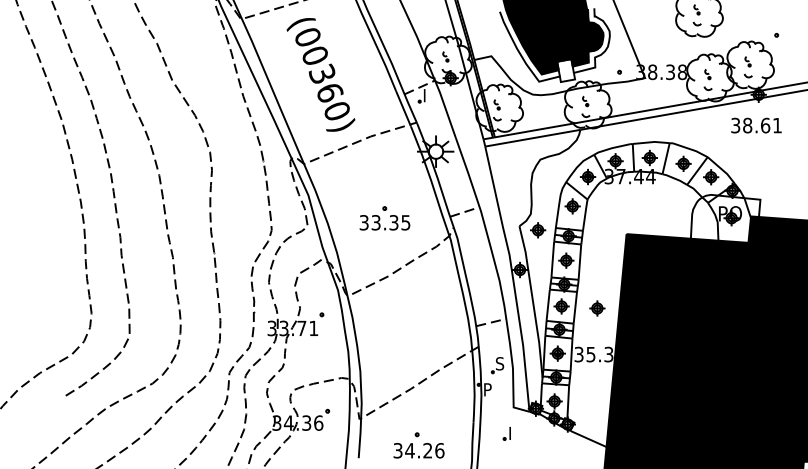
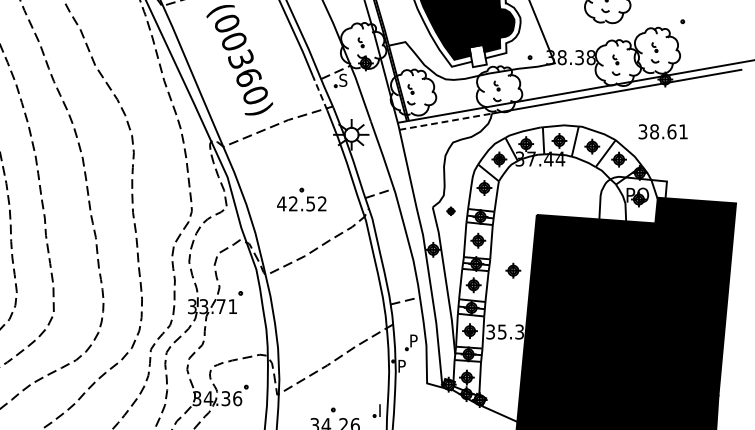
text: (427, 95) -> (343, 80), I -> S
line: (403, 108) -> (320, 92), solid -> dashed
text: (756, 125) -> (663, 131), moved
line: (533, 138) -> (446, 122), solid -> dashed
text: (384, 222) -> (301, 203), 33.35 -> 42.52
part: (538, 230) -> (451, 211), size x0.6
part: (597, 308) -> (513, 270), moved
text: (499, 363) -> (413, 340), S -> P
part: (506, 433) -> (376, 410), moved

